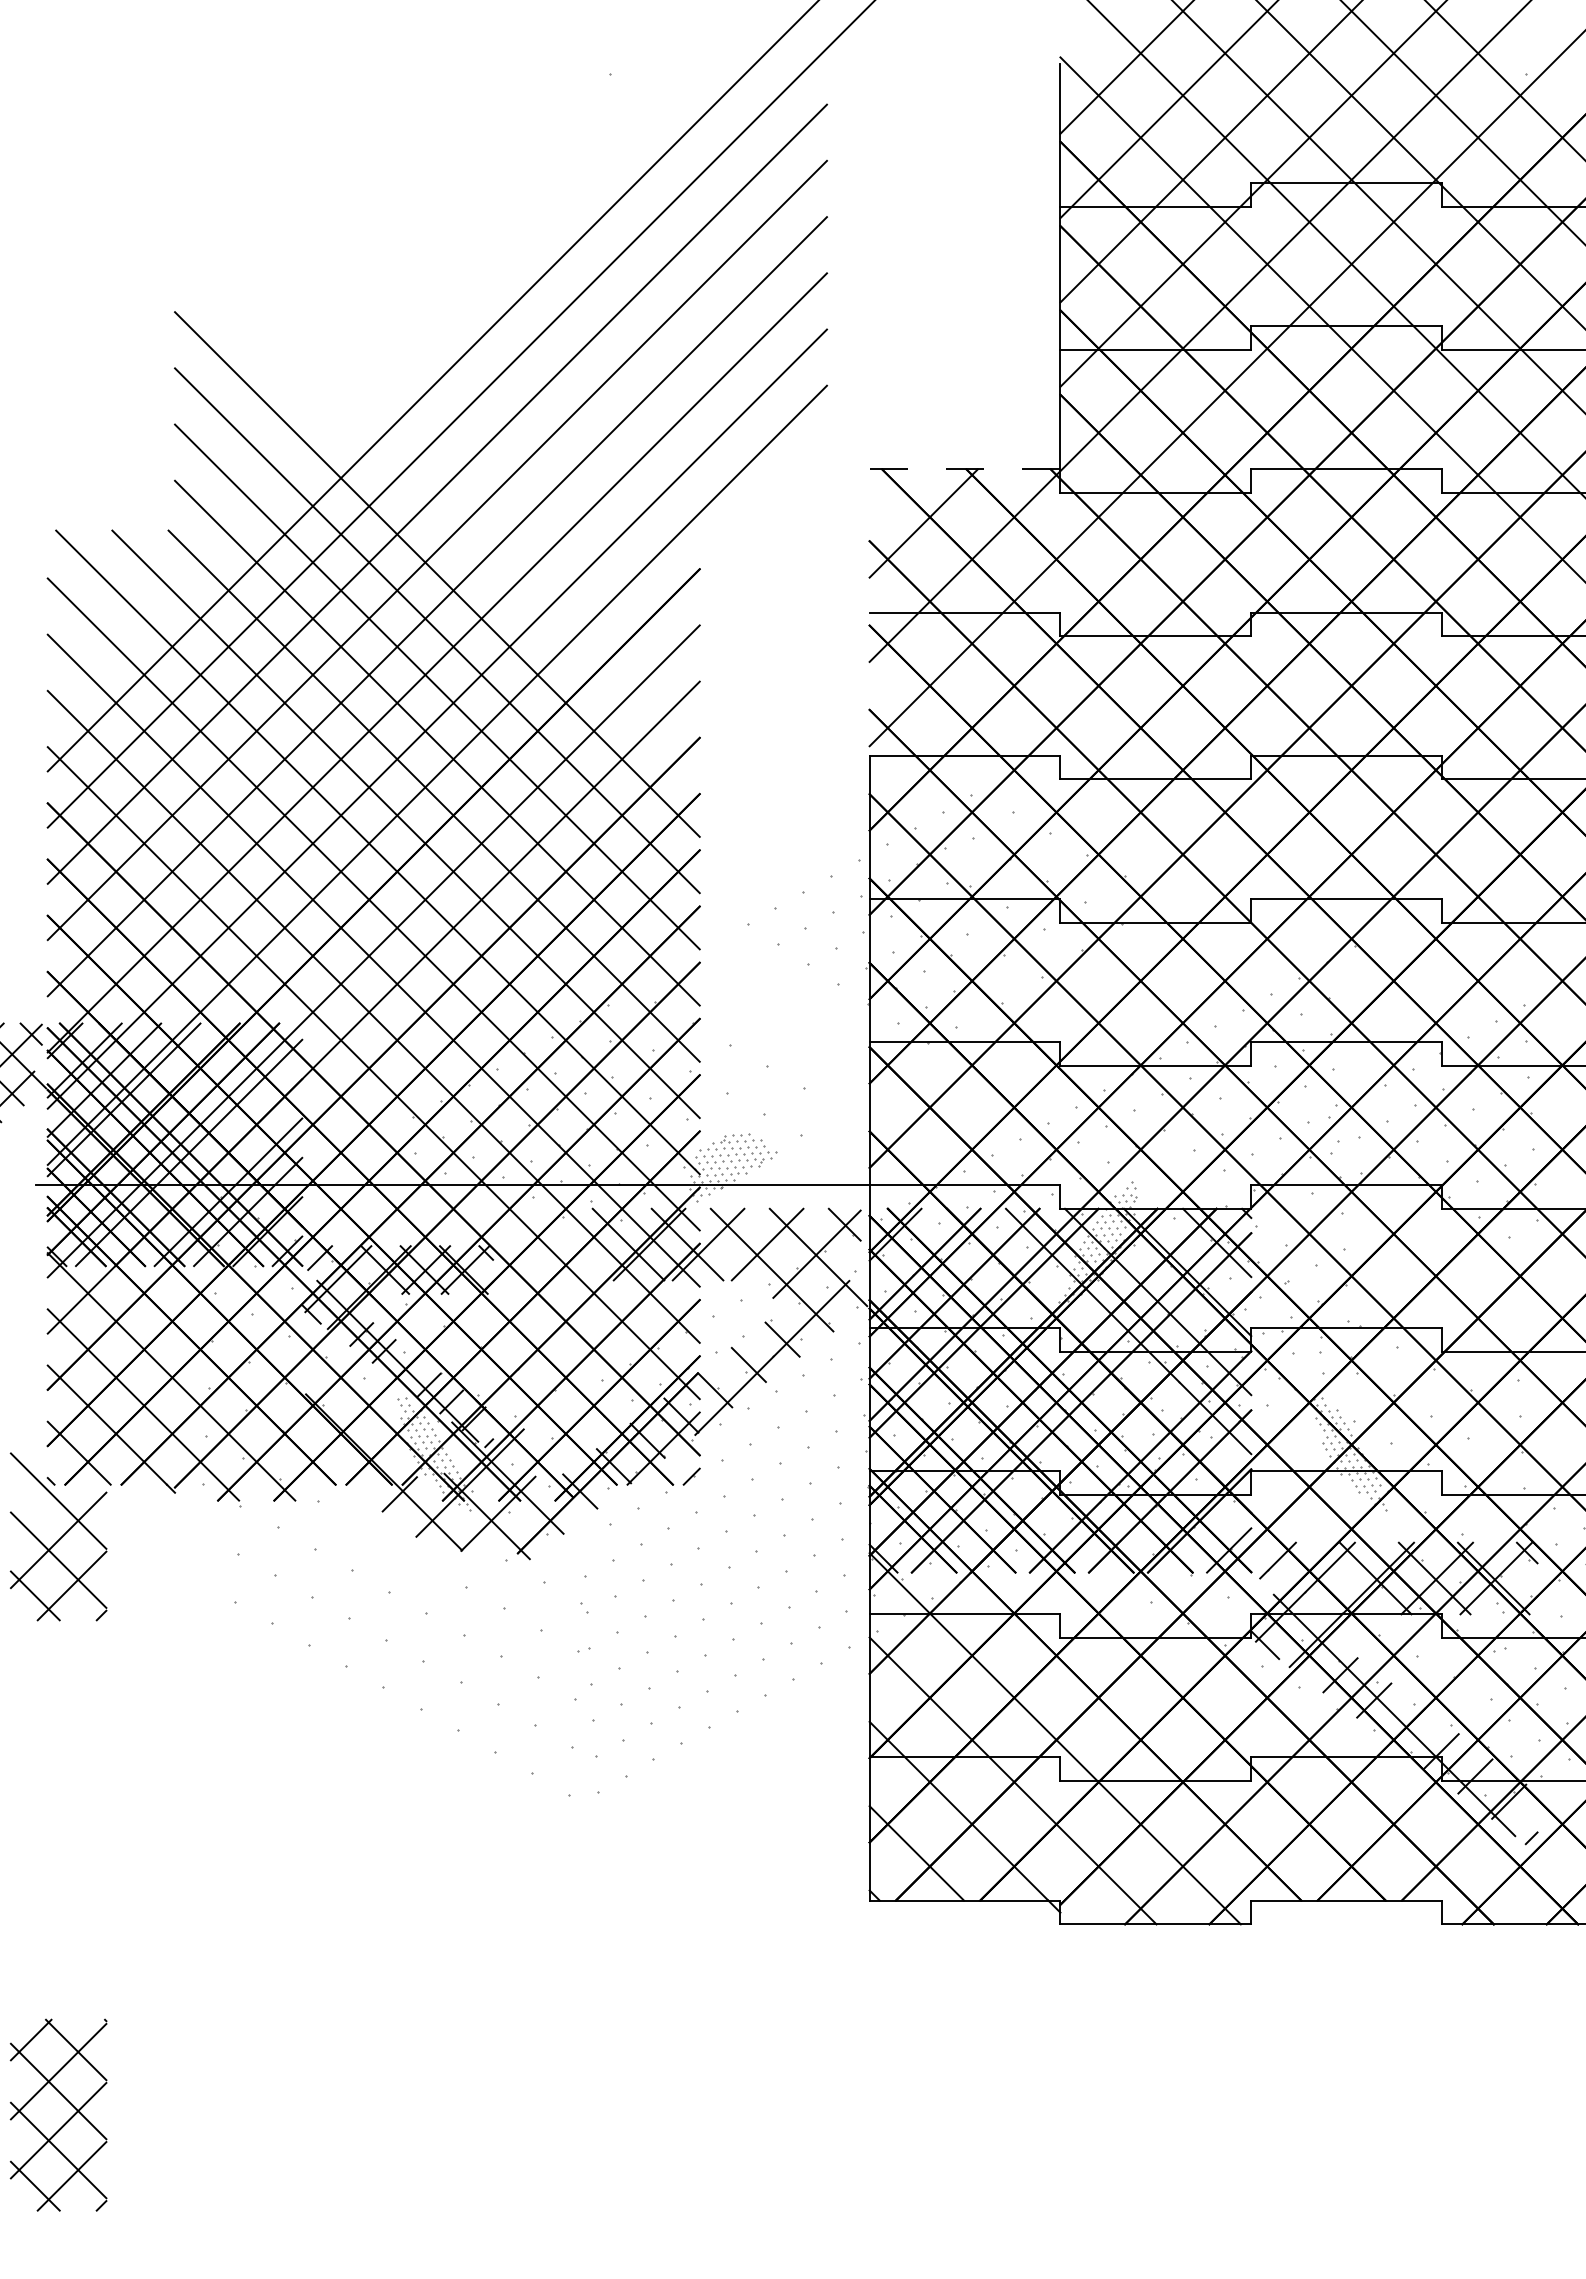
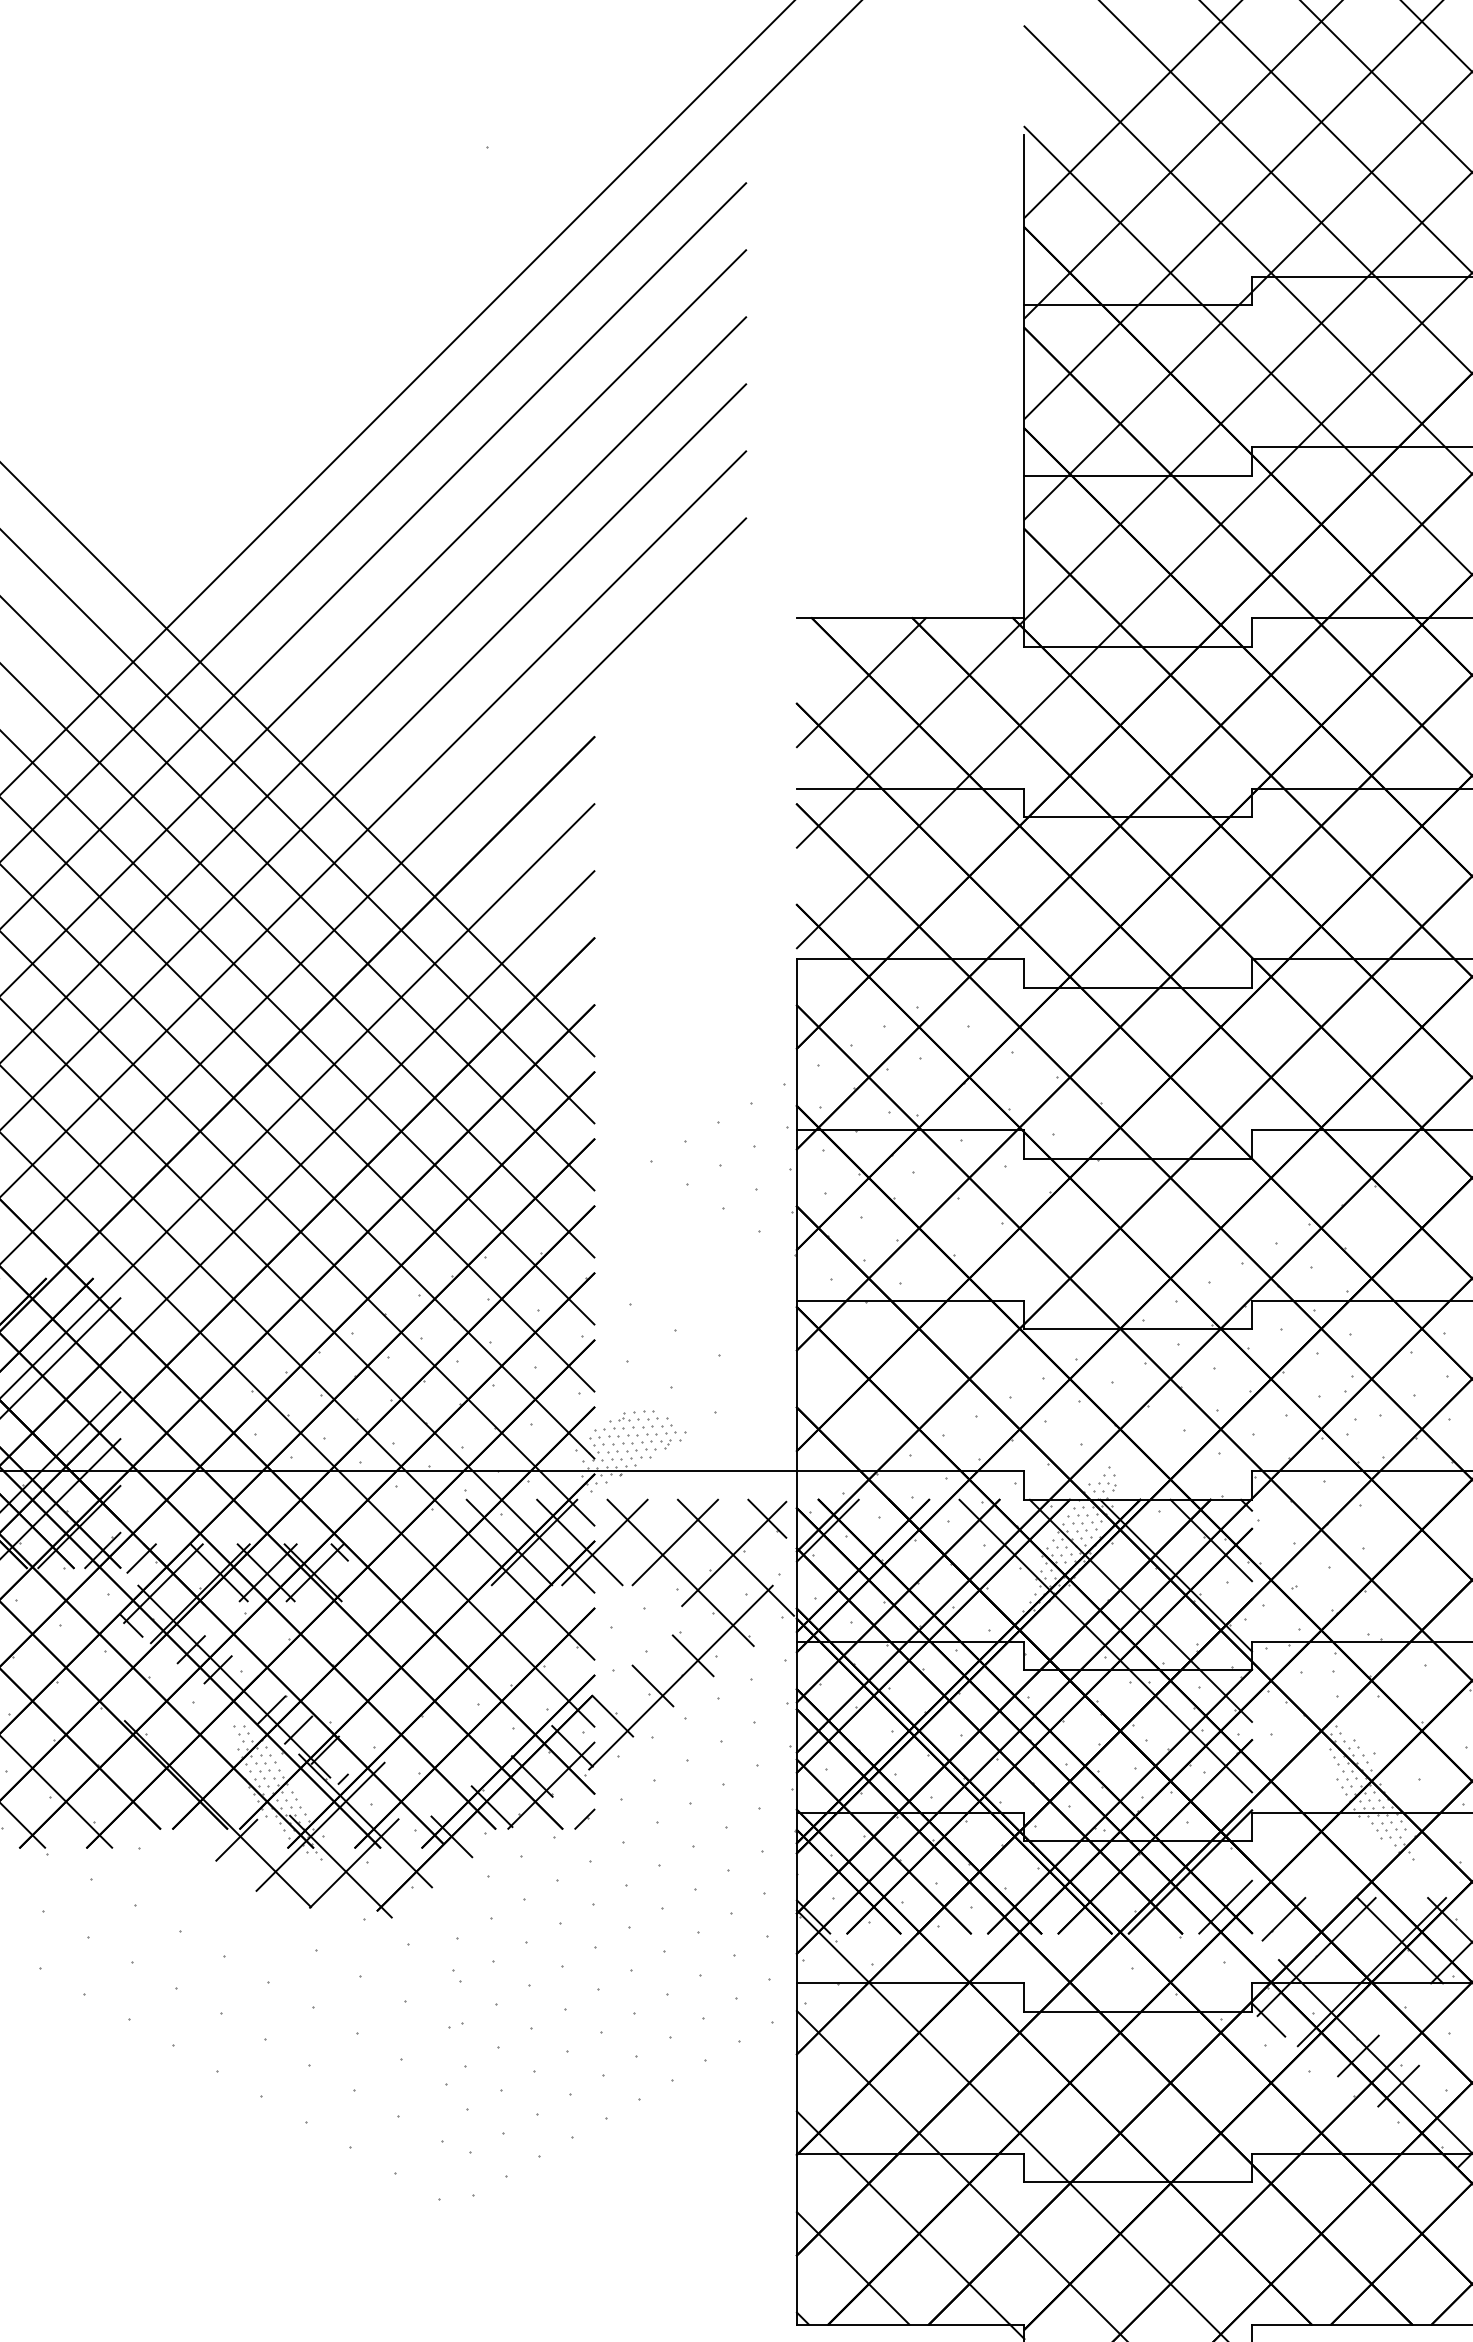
line: (964, 469) -> (910, 618), dashed -> solid

